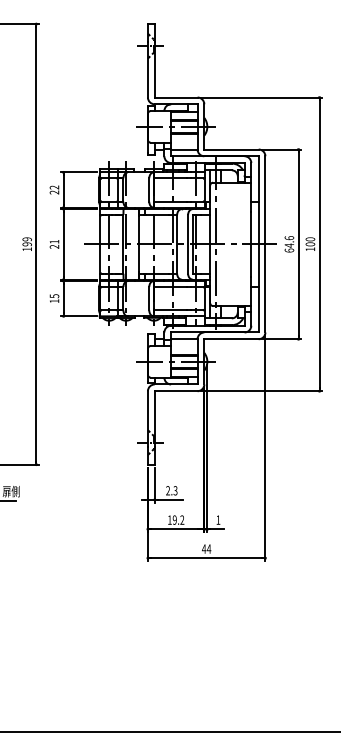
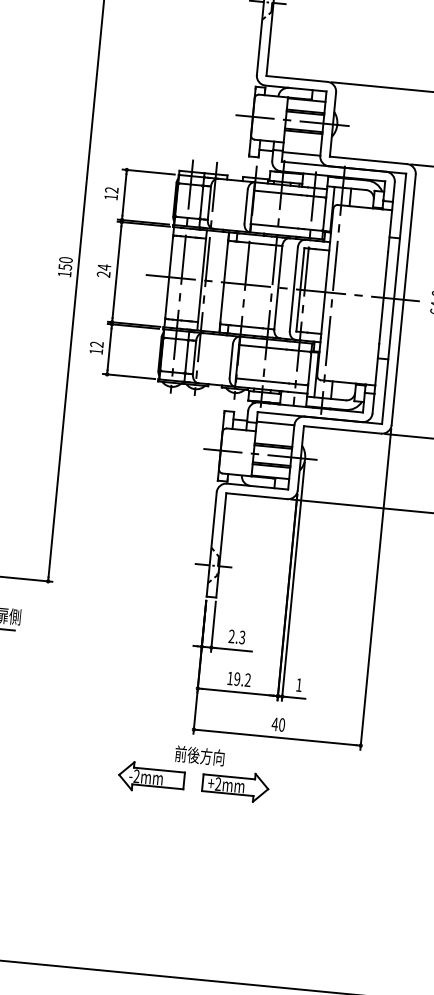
text: (53, 192) -> (109, 197), 22 -> 12
text: (26, 241) -> (64, 263), 199 -> 150
text: (54, 241) -> (104, 266), 21 -> 24
text: (54, 296) -> (96, 344), 15 -> 12
text: (208, 548) -> (281, 724), 44 -> 40
part: (150, 587) -> (193, 771), added

